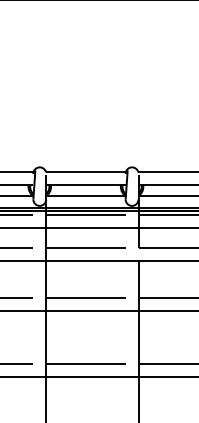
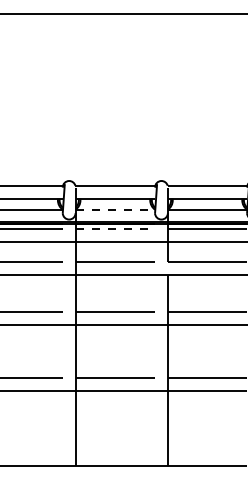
line: (86, 195) -> (115, 209), solid -> dashed
line: (86, 214) -> (115, 228), solid -> dashed

